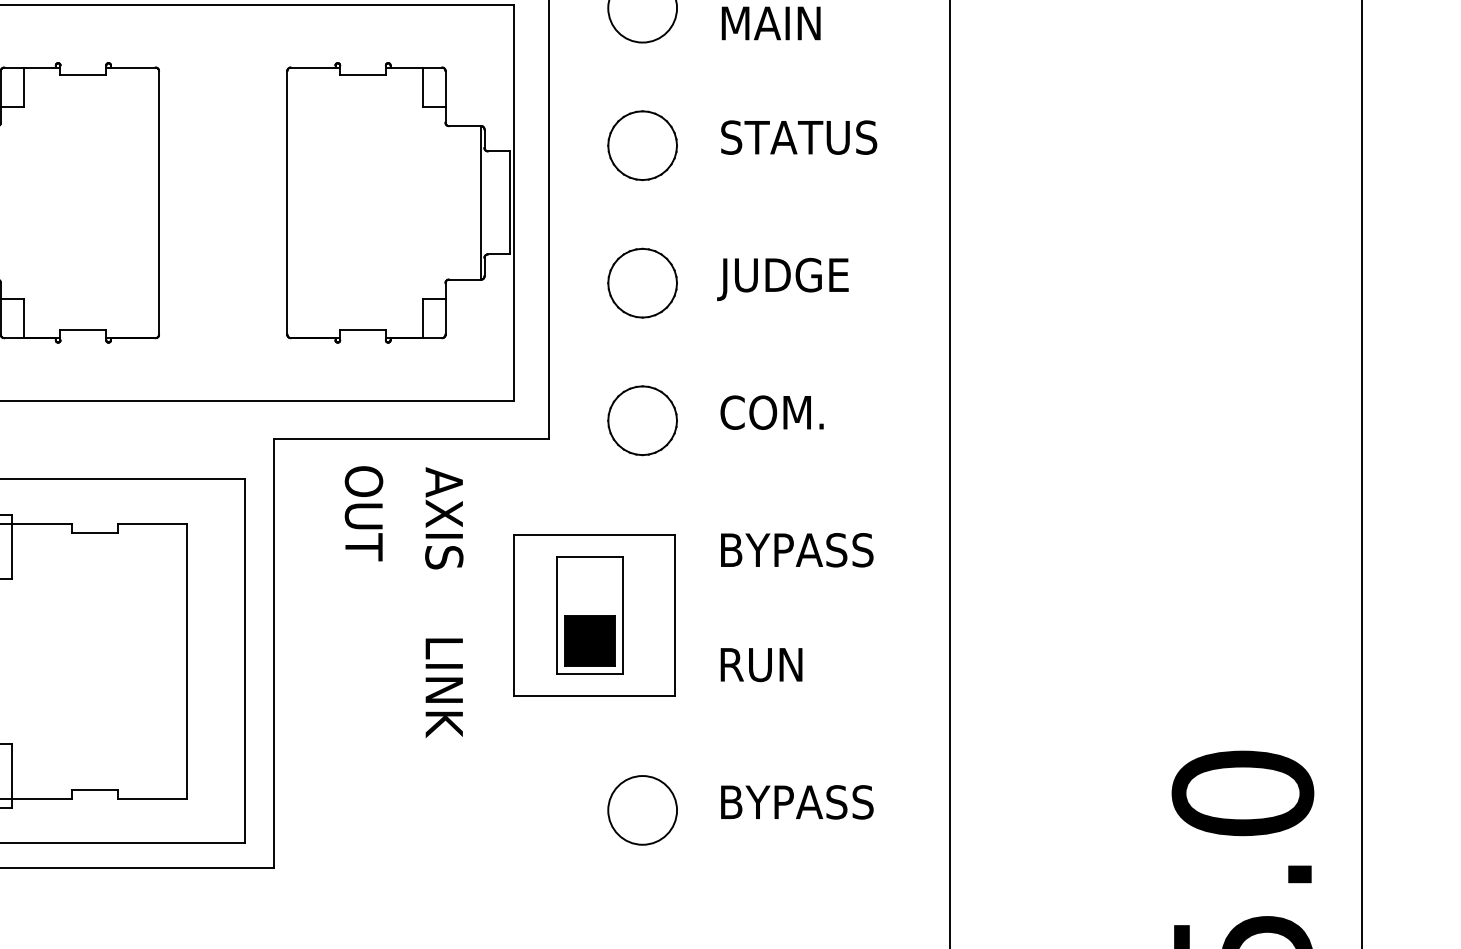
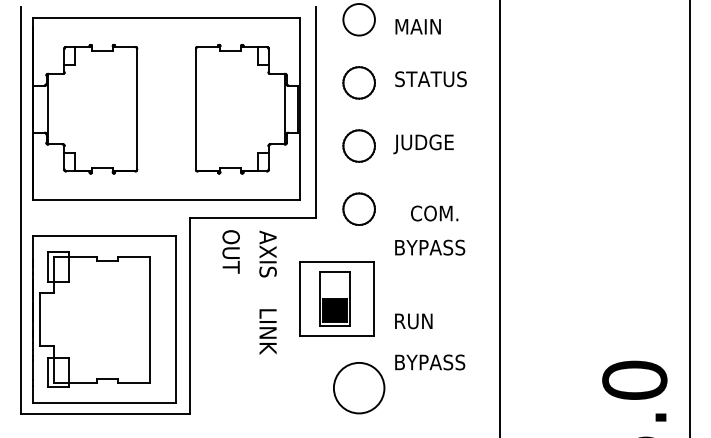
text: (771, 412) -> (434, 213), moved
text: (797, 549) -> (430, 247), moved
text: (797, 802) -> (430, 362), moved
circle: (641, 808) -> (358, 387), size x1.6

